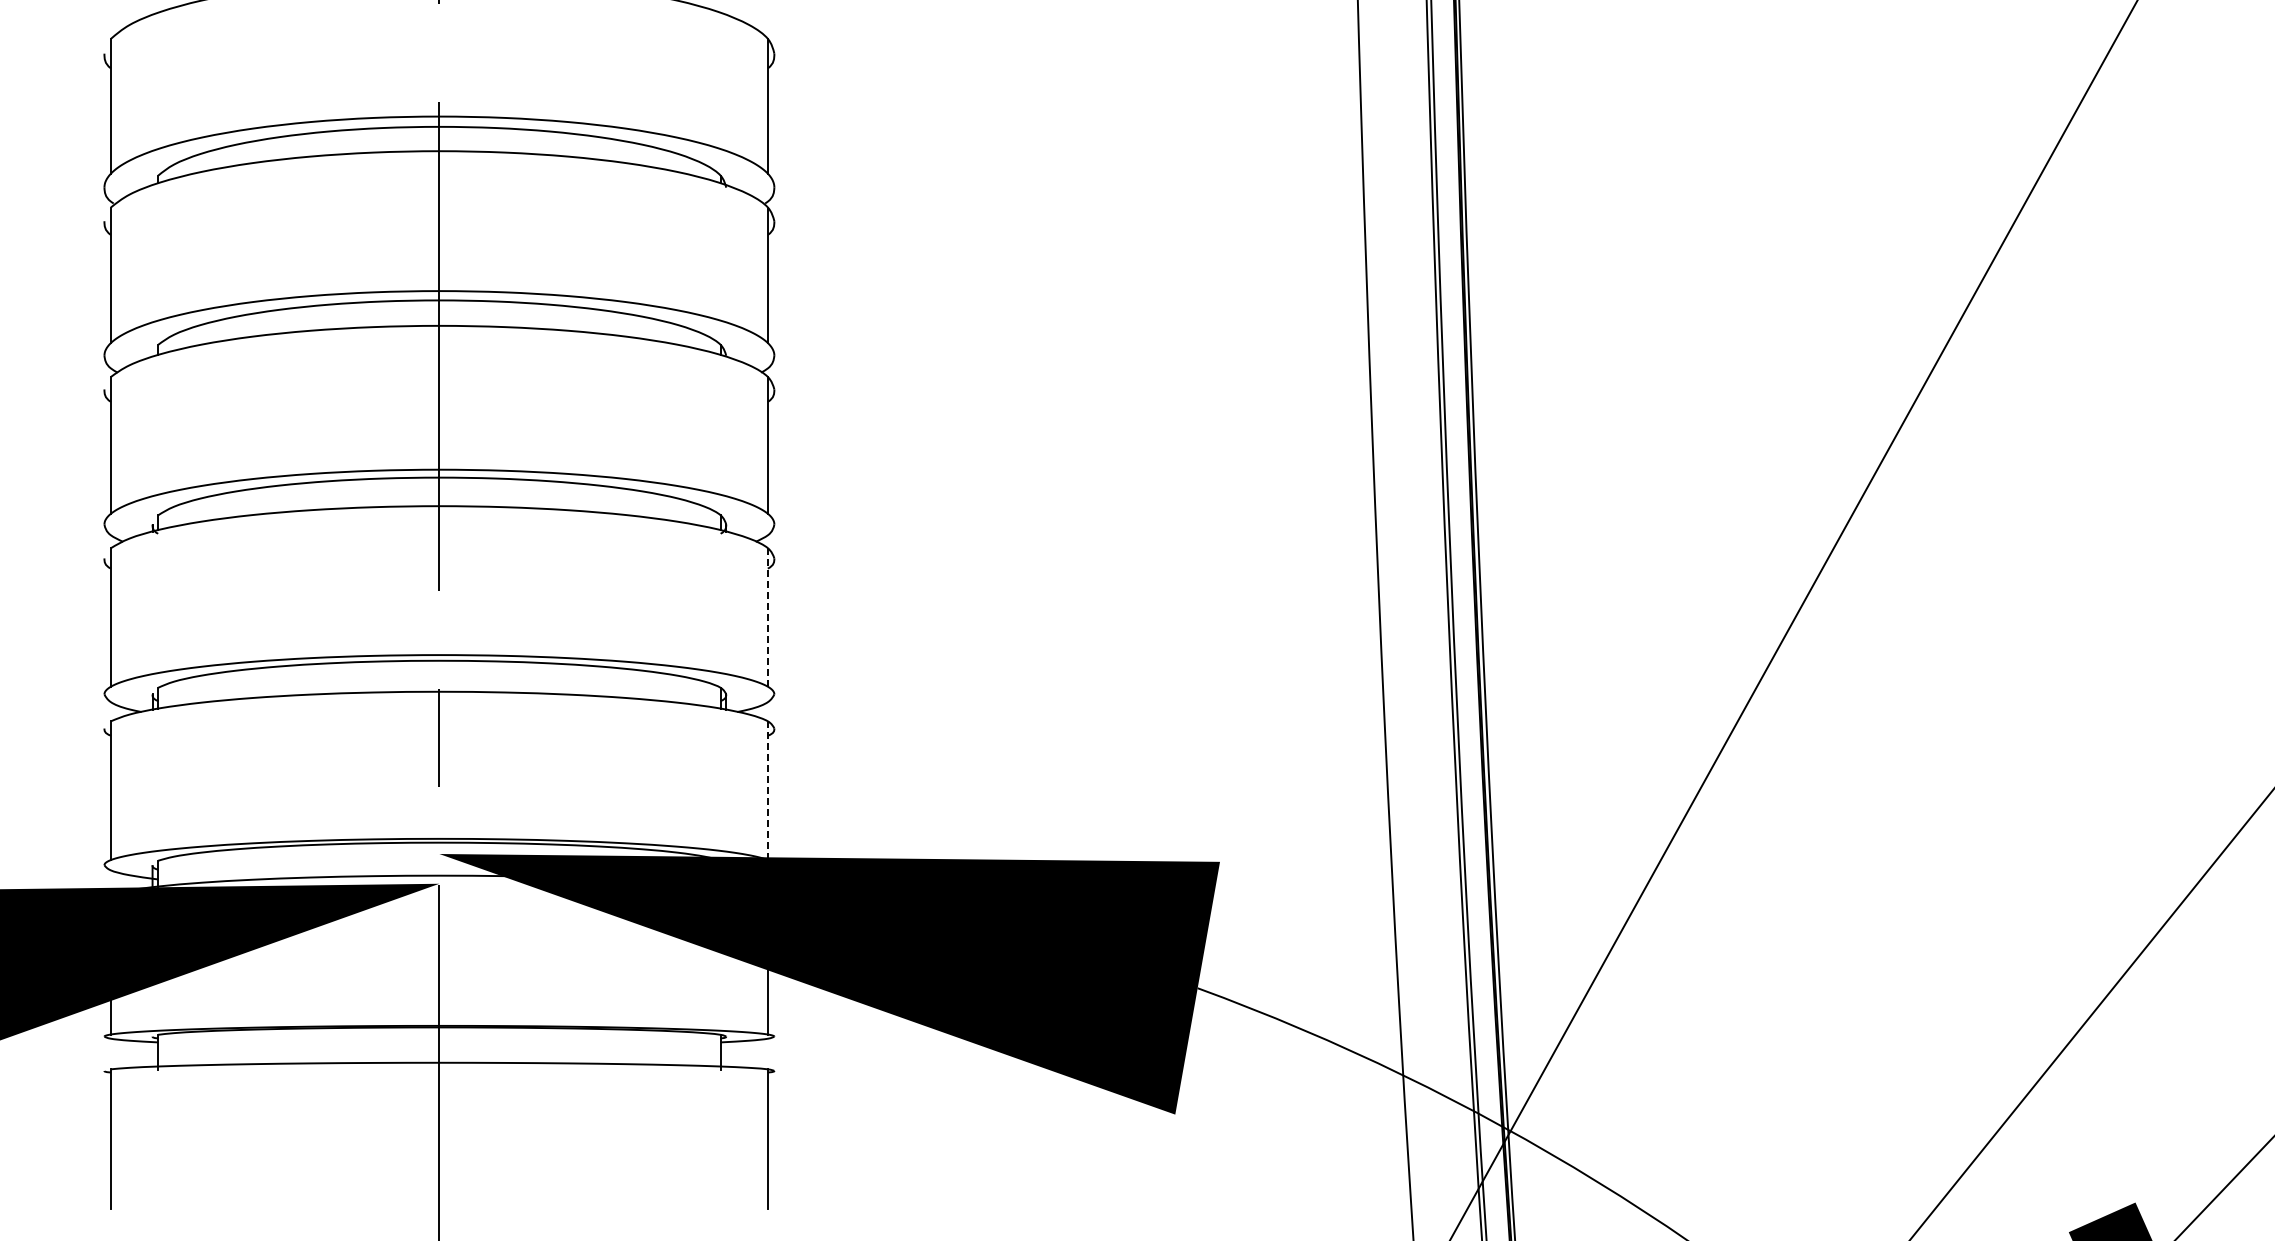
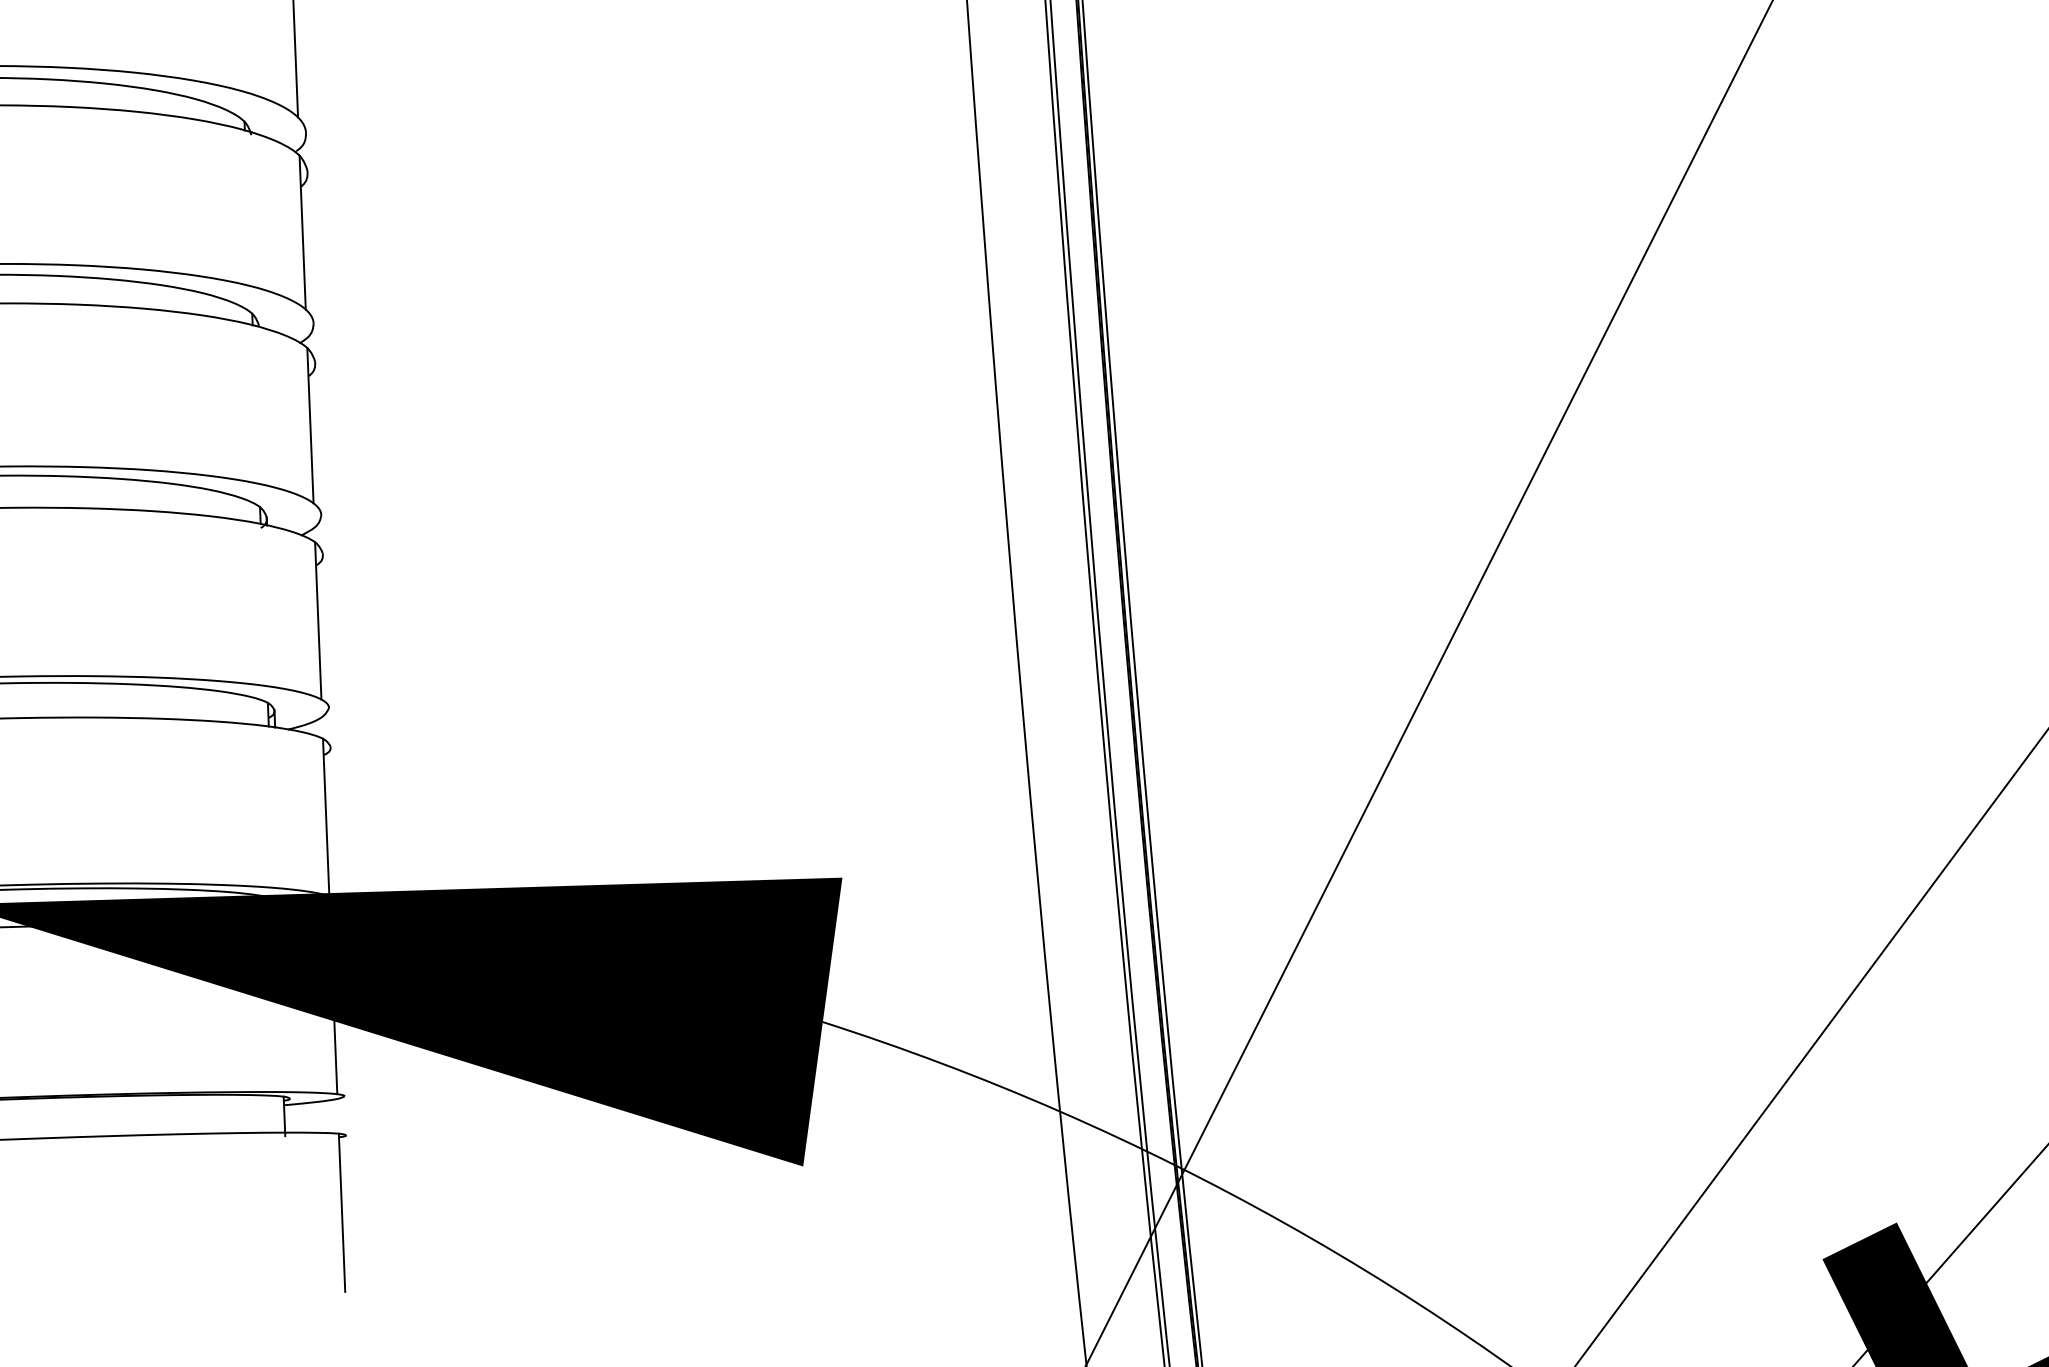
line: (767, 616) -> (317, 619), dashed -> solid
line: (767, 790) -> (325, 817), dashed -> solid

